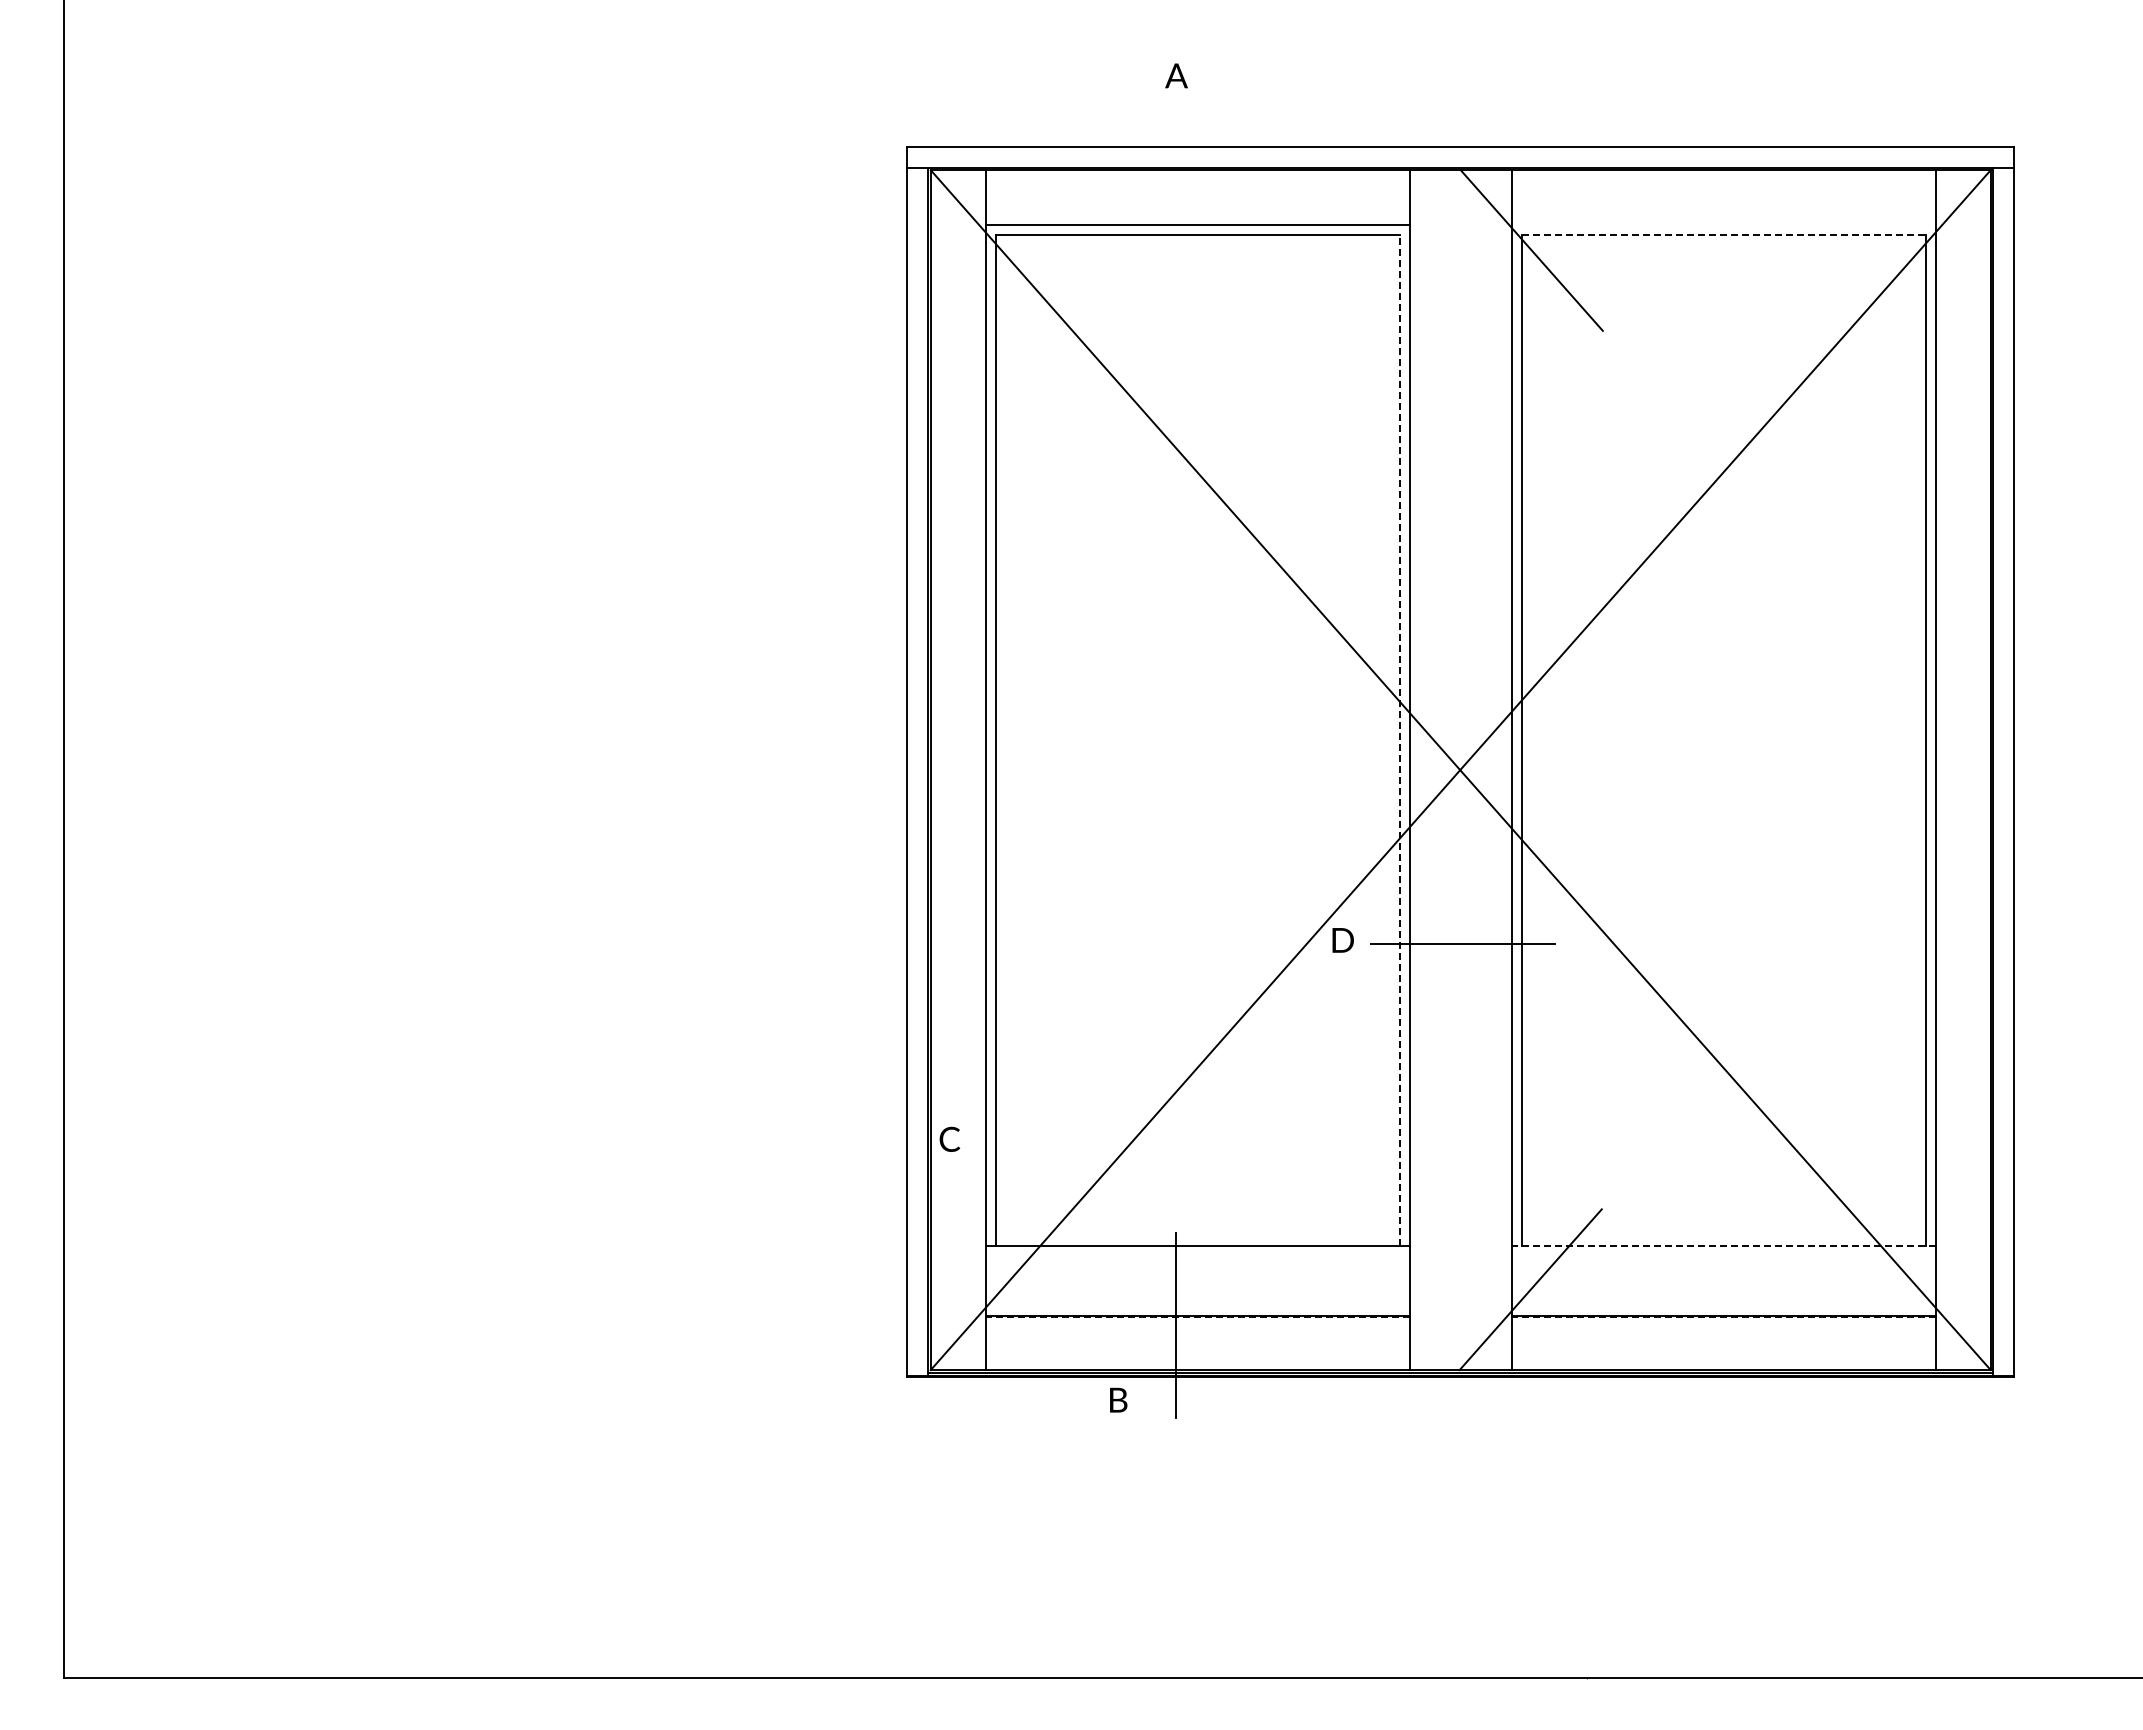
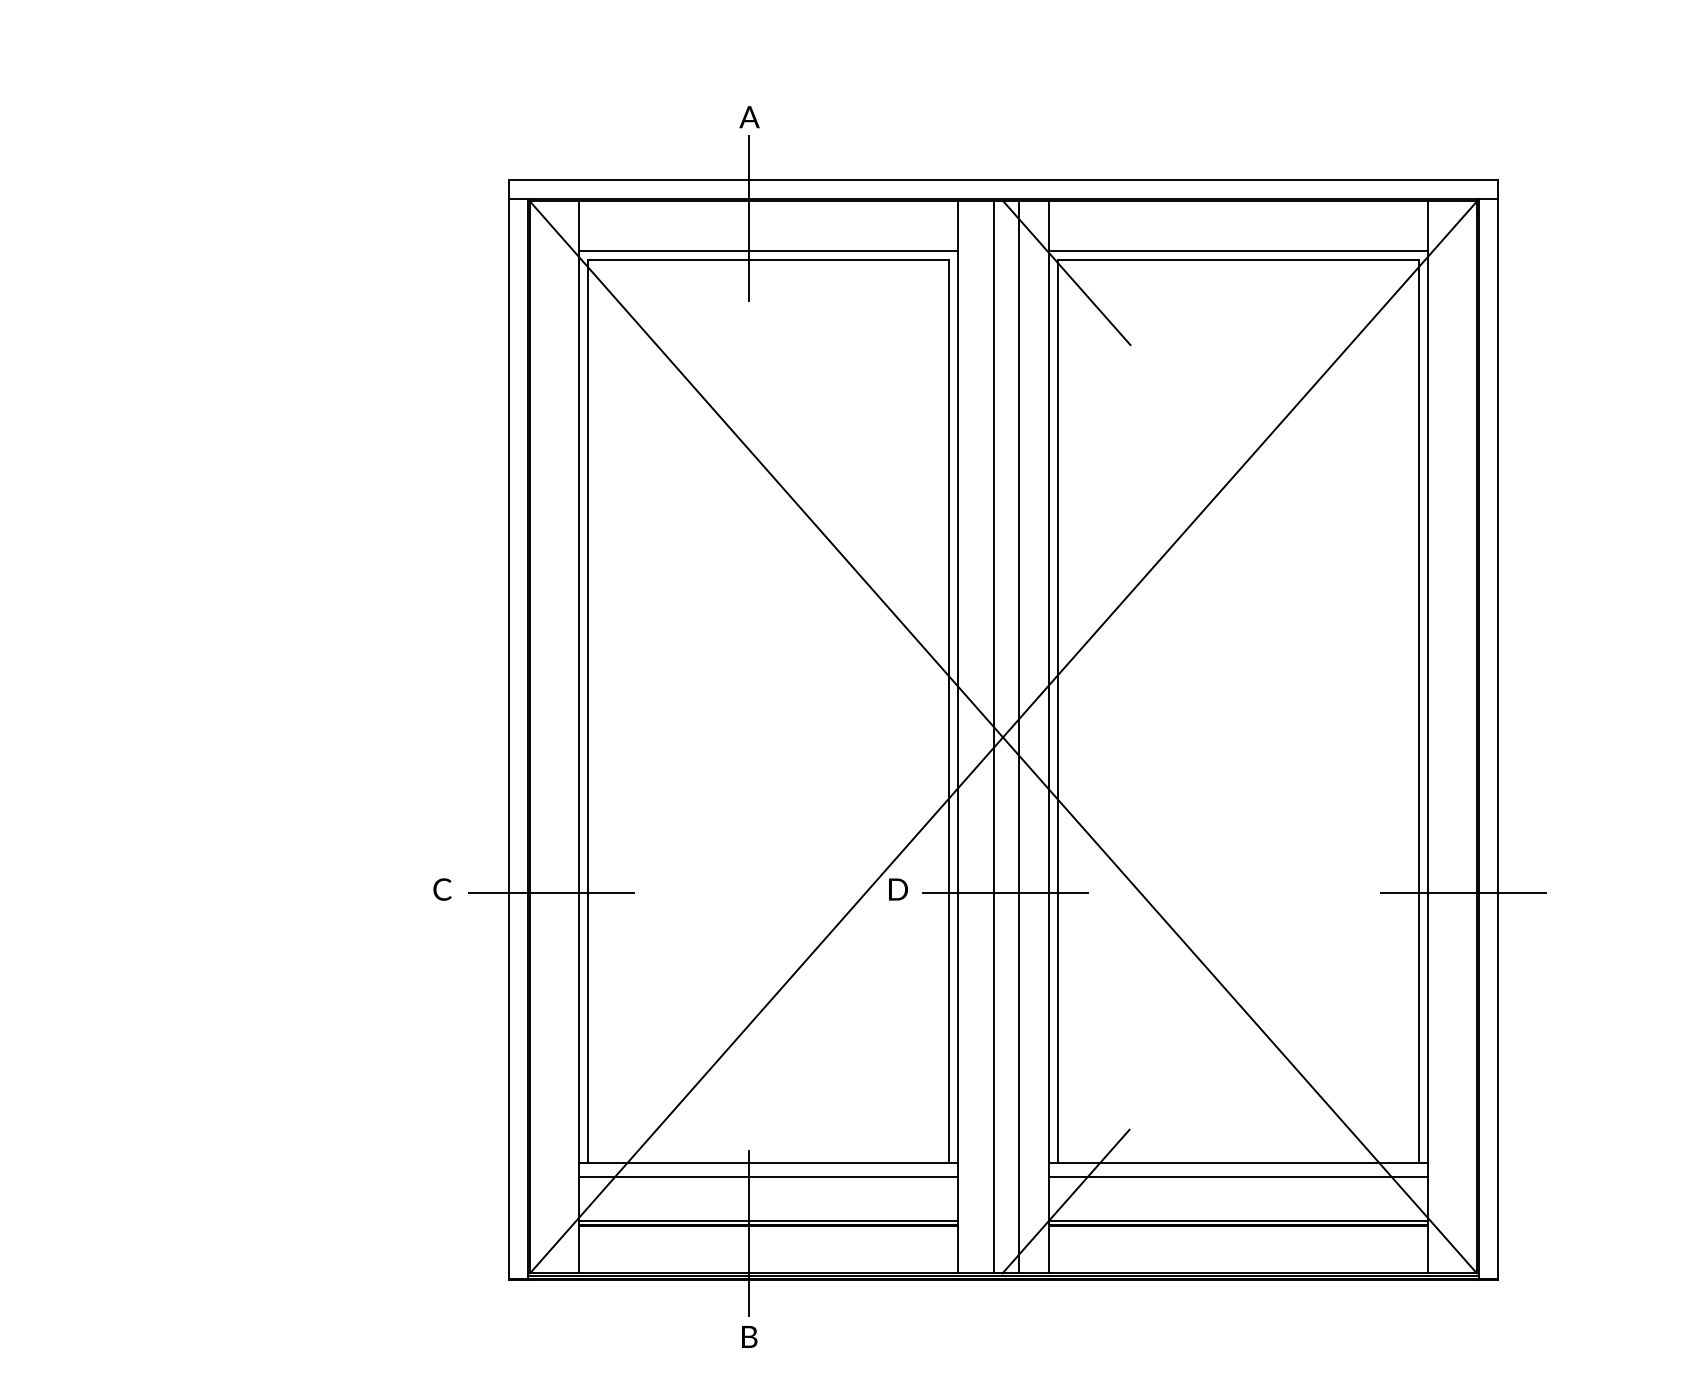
line: (1175, 188) -> (748, 217), added
line: (1723, 225) -> (1238, 250), added
line: (1723, 235) -> (1238, 259), dashed -> solid
line: (1399, 740) -> (948, 710), dashed -> solid
line: (1449, 770) -> (993, 737), added
line: (1478, 770) -> (1019, 737), added
line: (954, 944) -> (551, 893), added
line: (1975, 944) -> (1463, 893), added
text: (949, 1138) -> (442, 888), moved
line: (1723, 1246) -> (1238, 1163), dashed -> solid
line: (1197, 1262) -> (768, 1177), added
line: (1723, 1262) -> (1238, 1177), added
line: (1197, 1311) -> (768, 1221), added
line: (1723, 1311) -> (1238, 1221), added
line: (1197, 1317) -> (768, 1226), dashed -> solid
line: (1723, 1317) -> (1238, 1226), dashed -> solid
text: (1118, 1399) -> (749, 1336), moved

